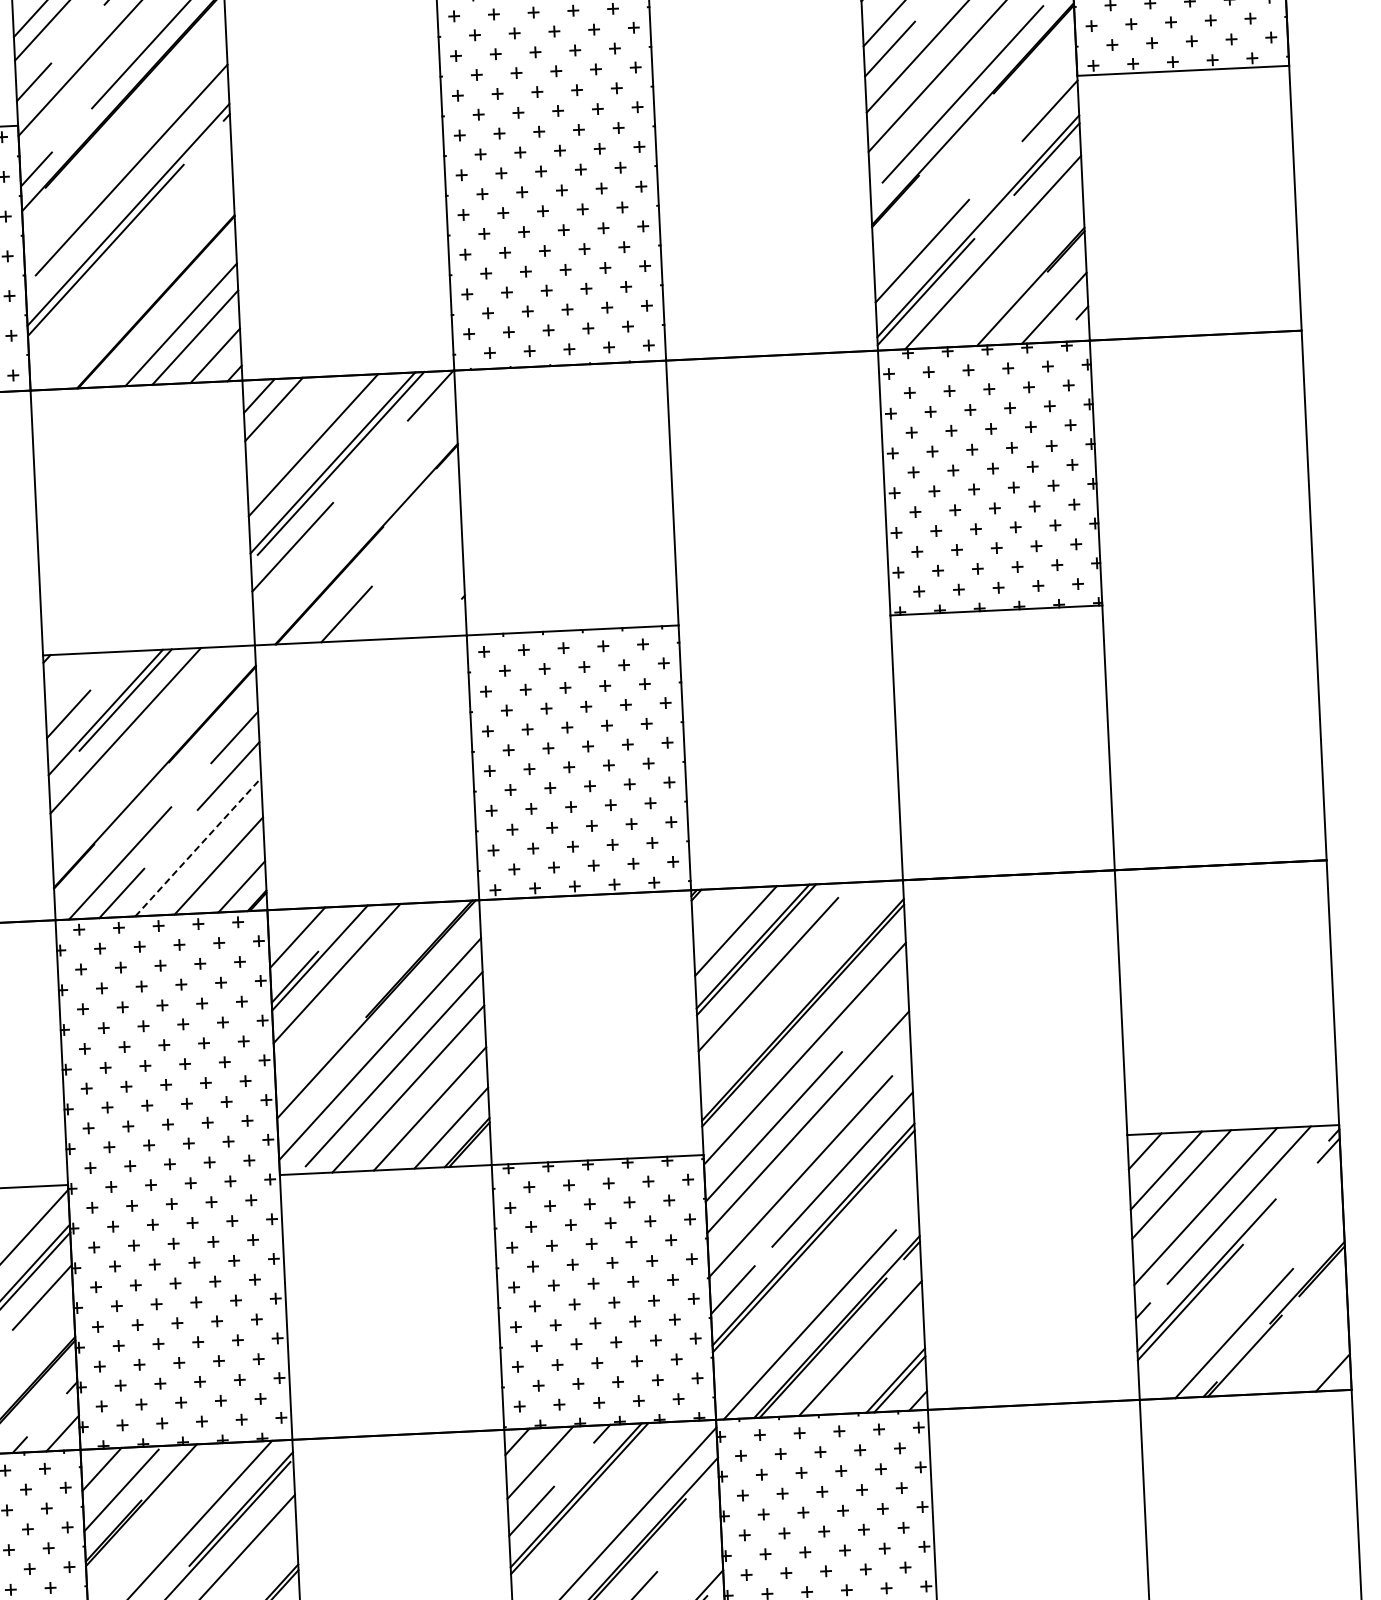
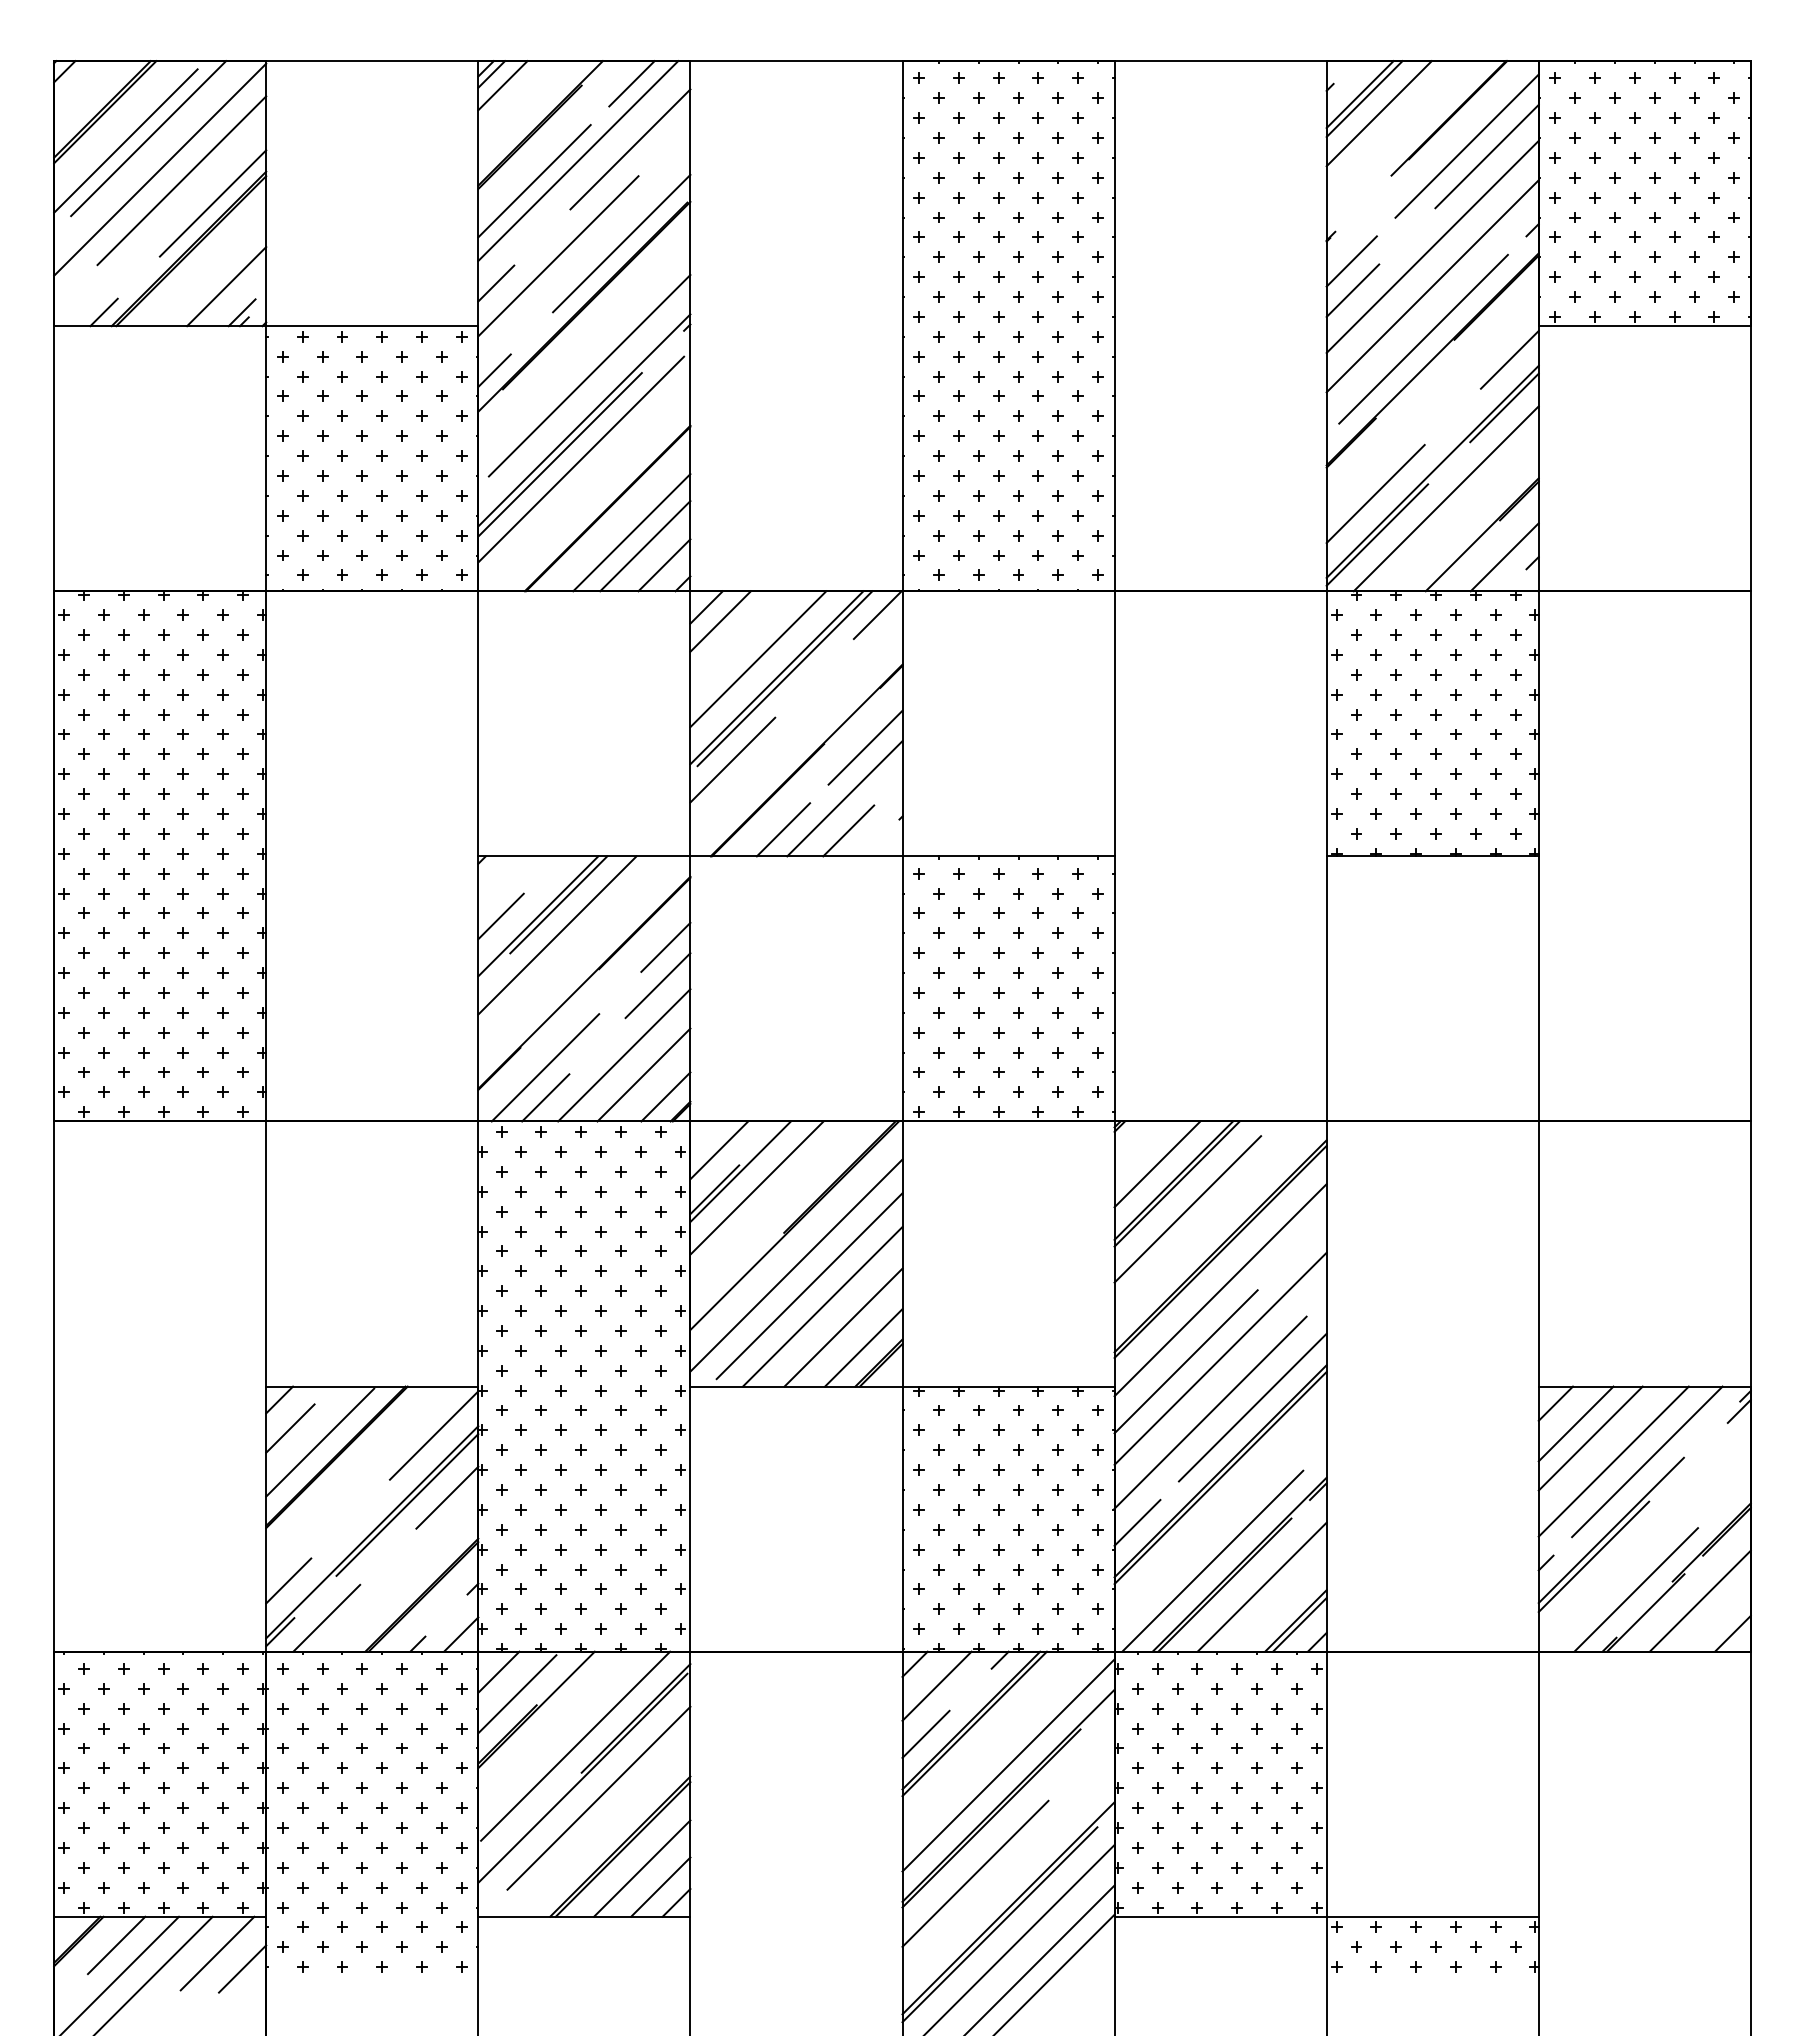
line: (127, 254) -> (581, 459), added
line: (424, 528) -> (865, 747), added
line: (406, 580) -> (844, 798), added
line: (411, 612) -> (848, 830), added
line: (198, 847) -> (624, 1055), dashed -> solid
line: (1297, 1341) -> (1699, 1600), added

